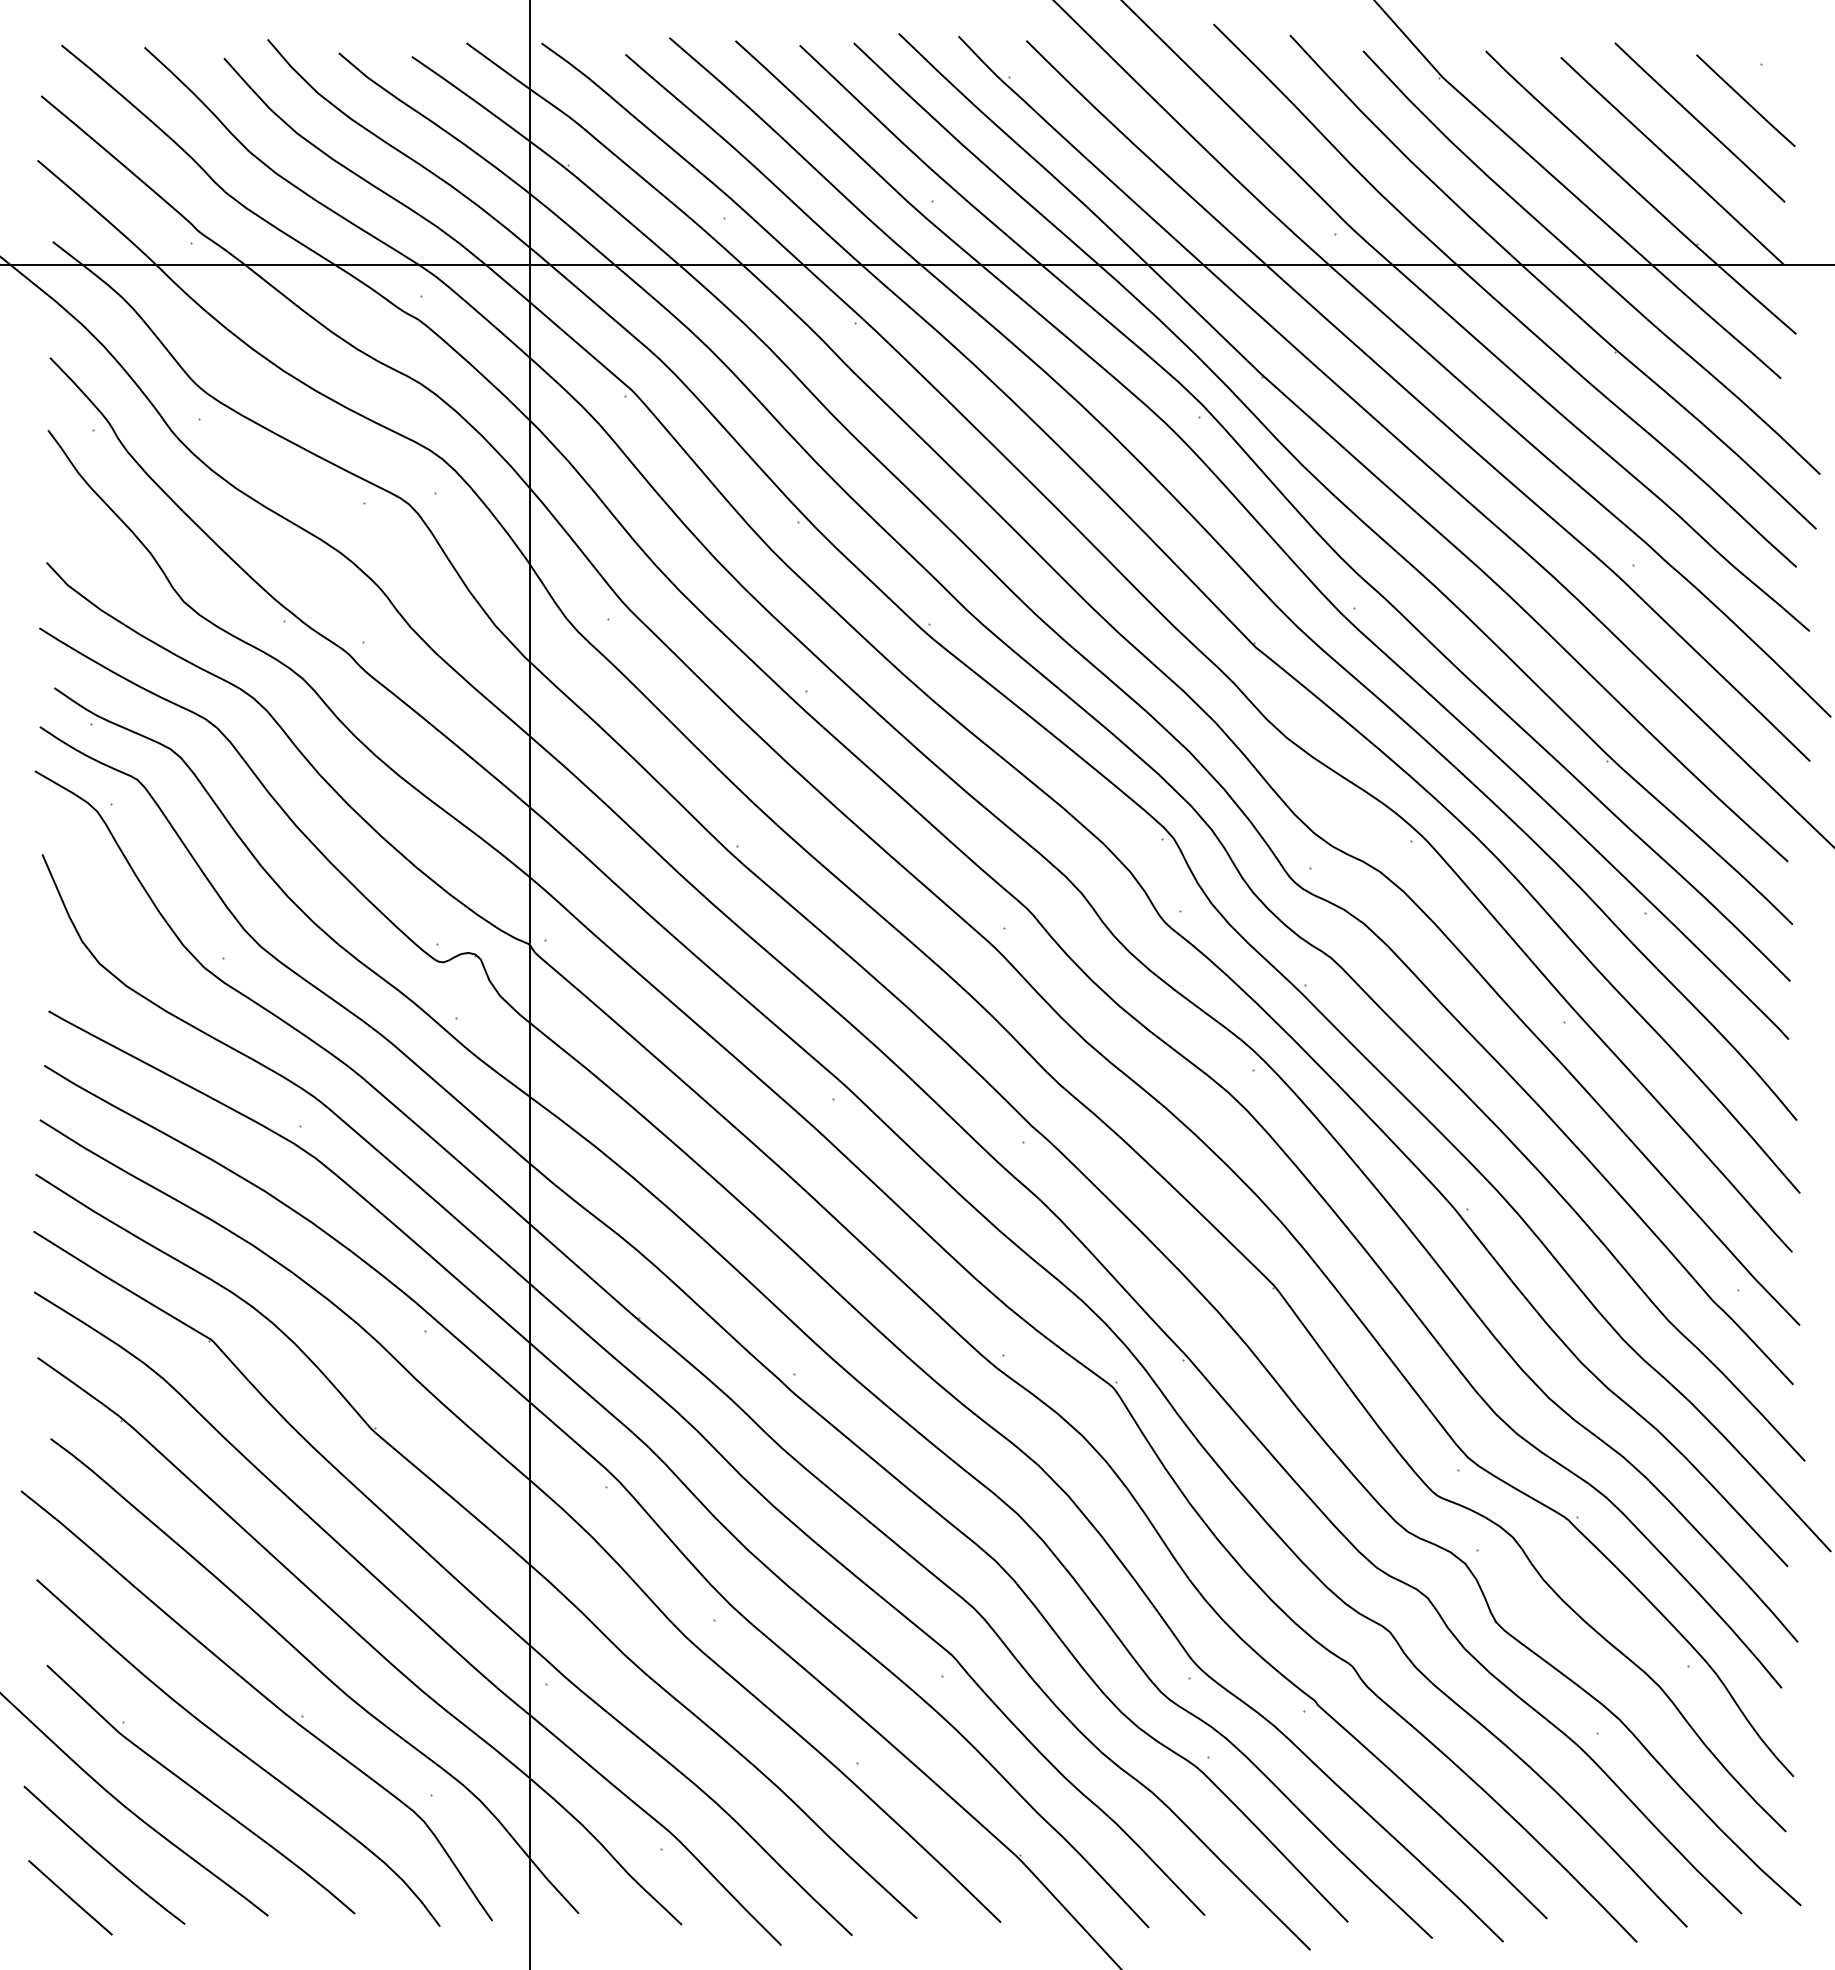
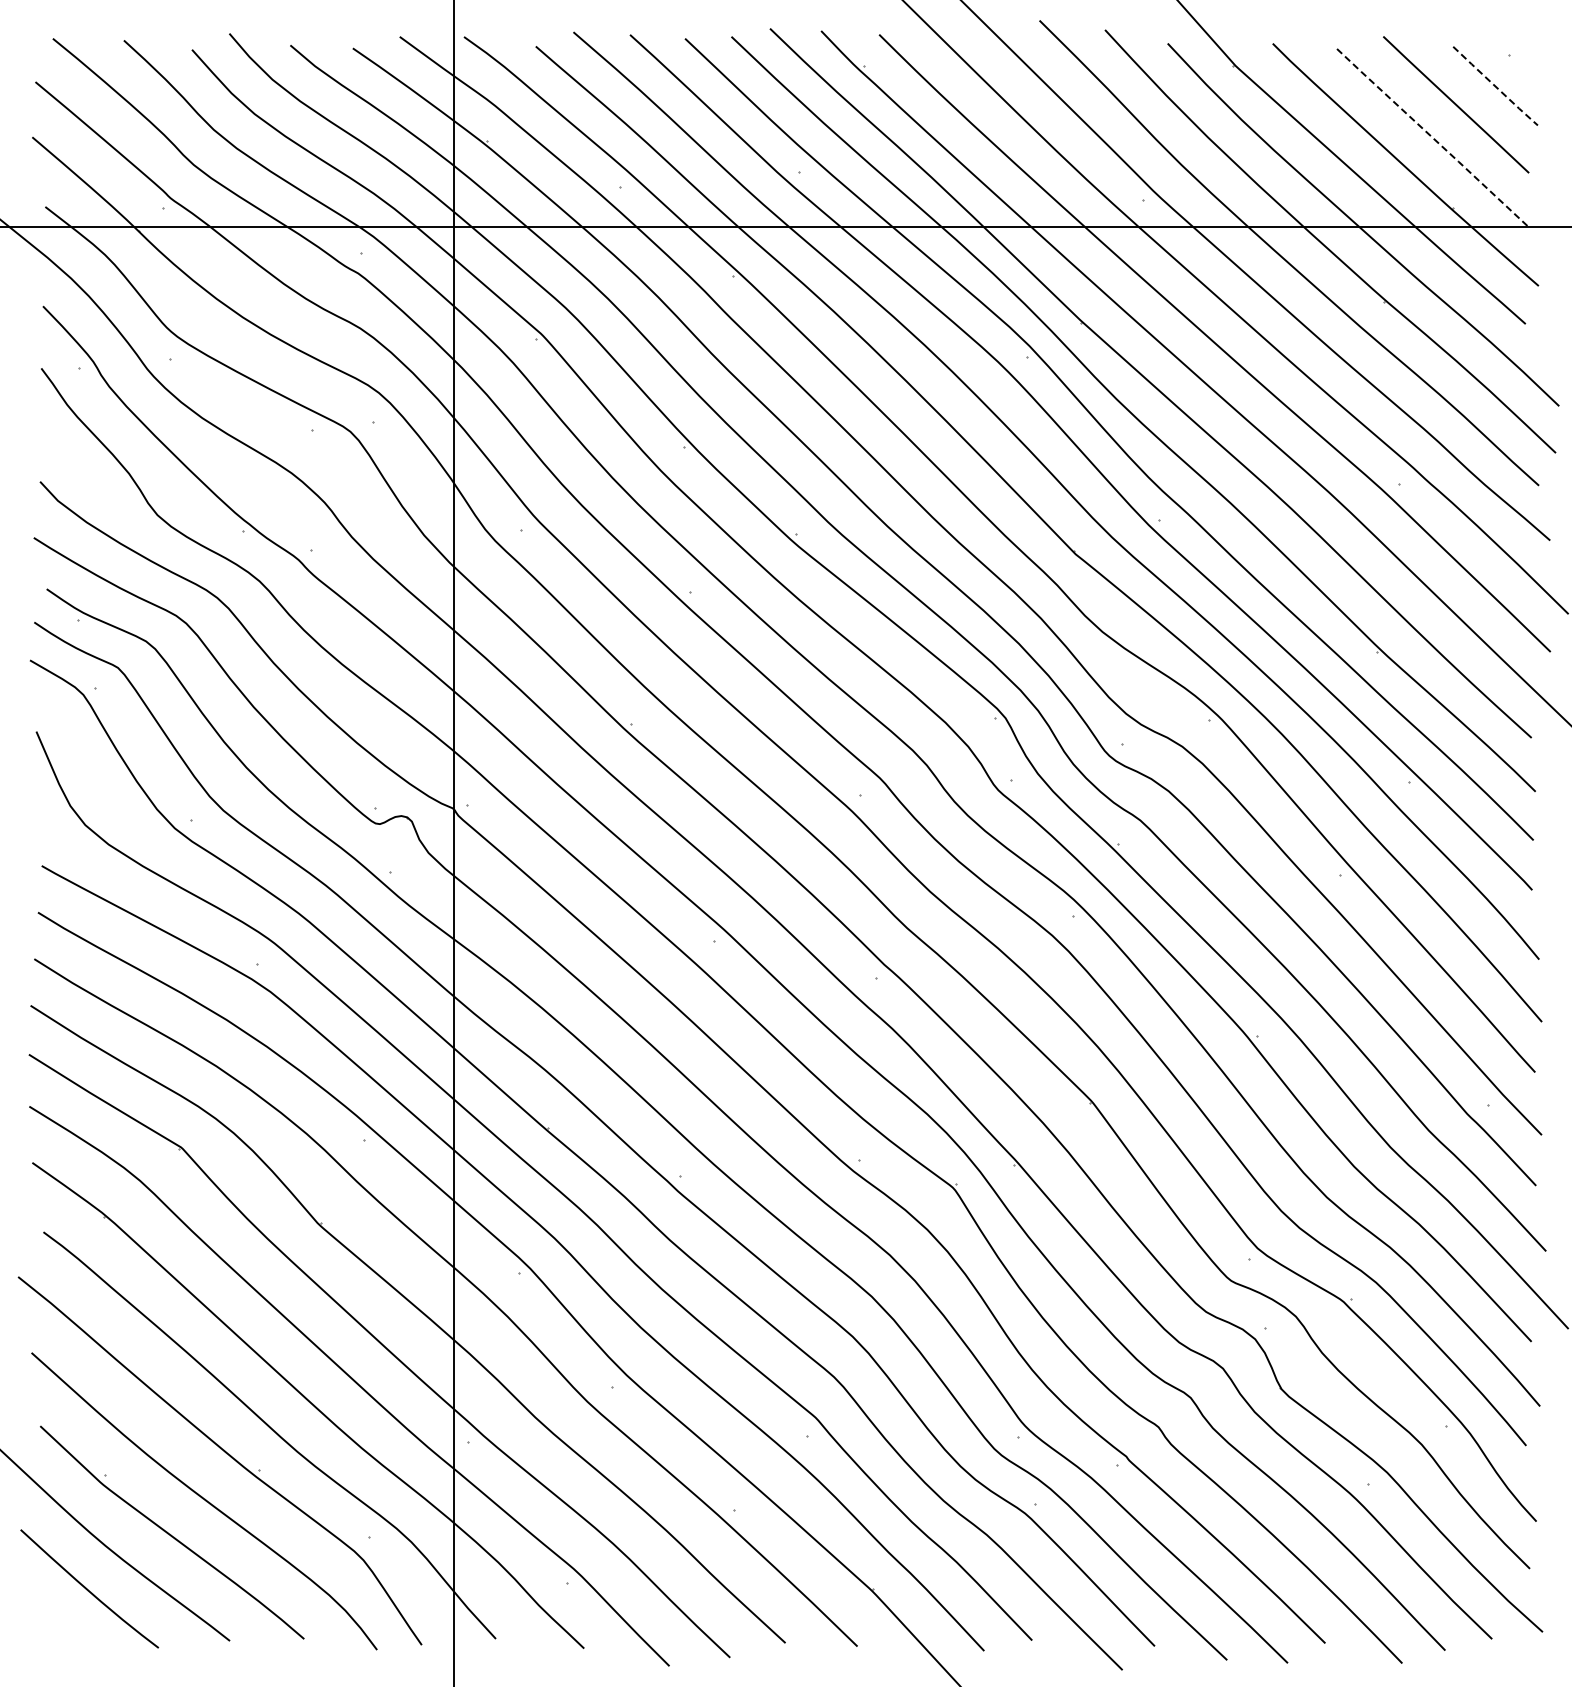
line: (1745, 101) -> (1495, 86), solid -> dashed
line: (1673, 161) -> (1433, 138), solid -> dashed
line: (70, 1897) -> (60, 1625), removed

